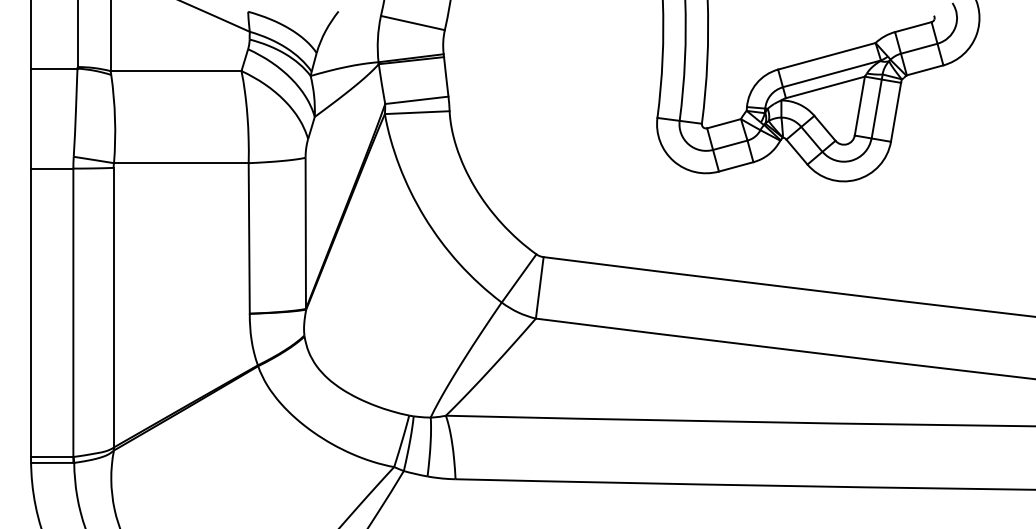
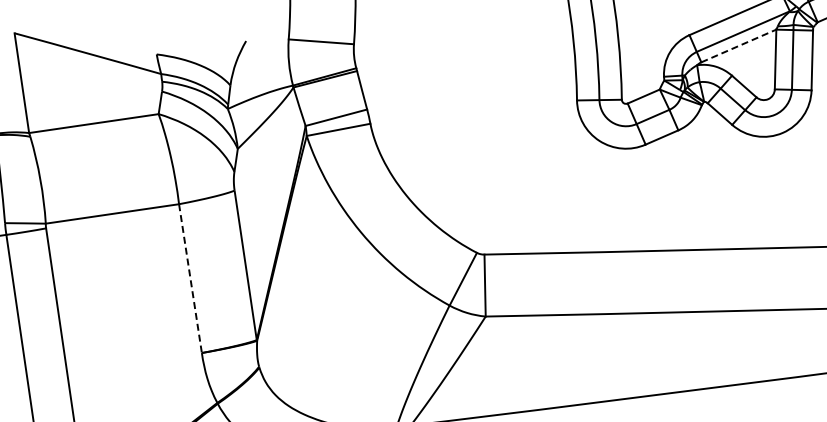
line: (825, 87) -> (738, 46), solid -> dashed
line: (249, 238) -> (190, 278), solid -> dashed

